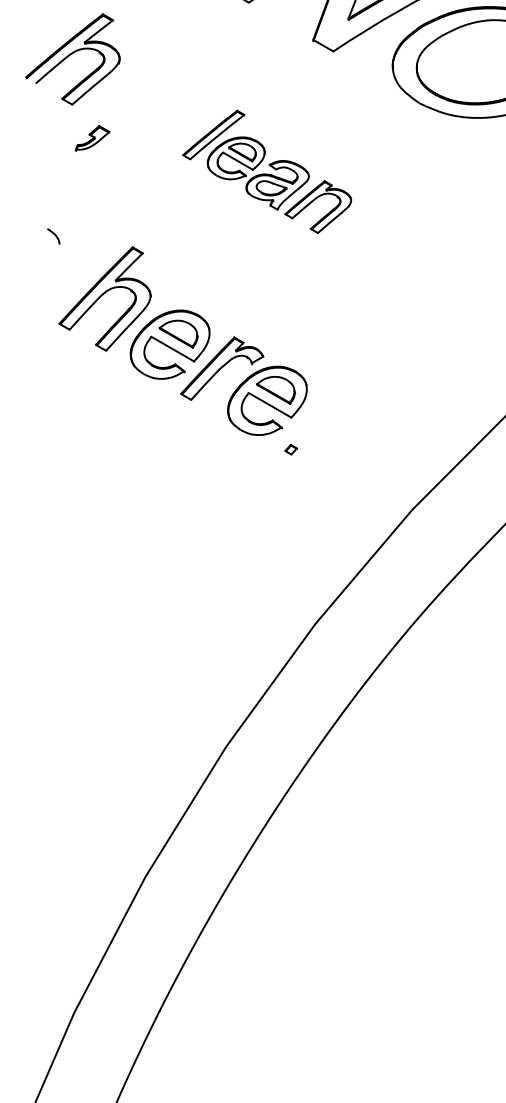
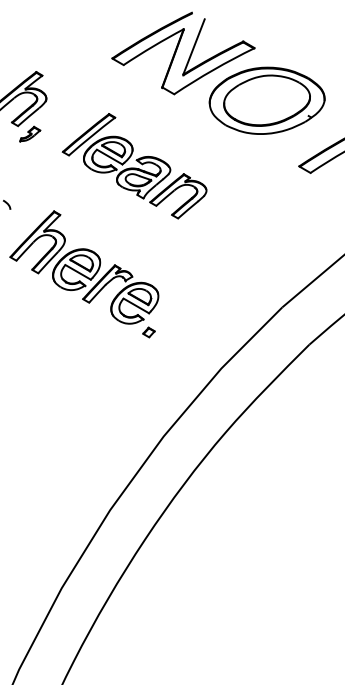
part: (93, 137) -> (30, 133), moved
part: (266, 172) -> (134, 166), size x1.43
part: (290, 449) -> (148, 332), size x1.67

